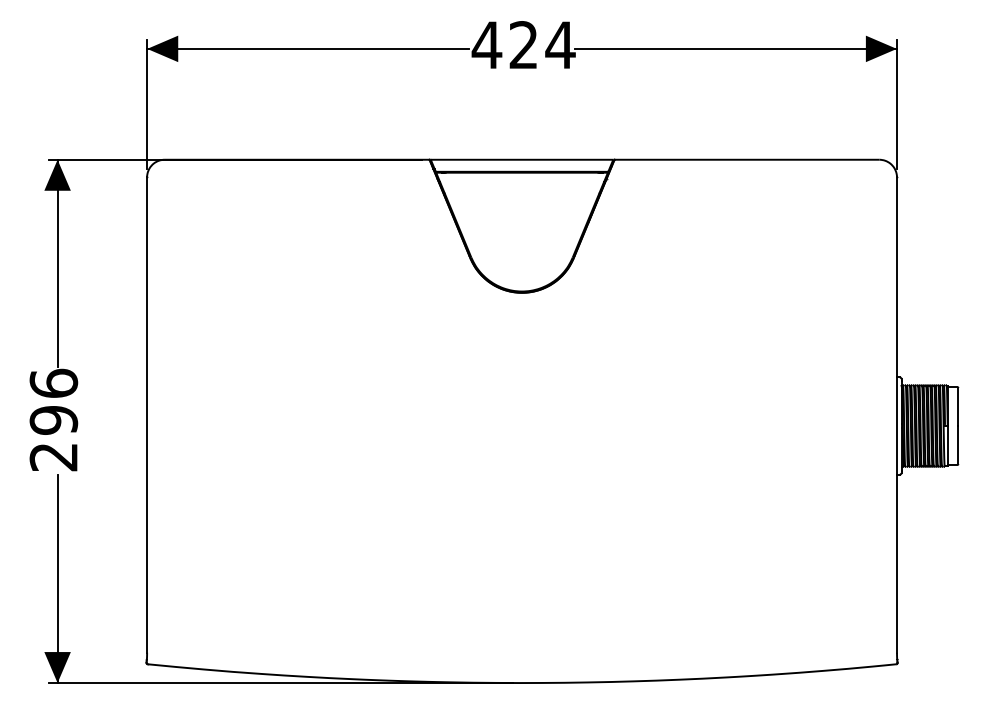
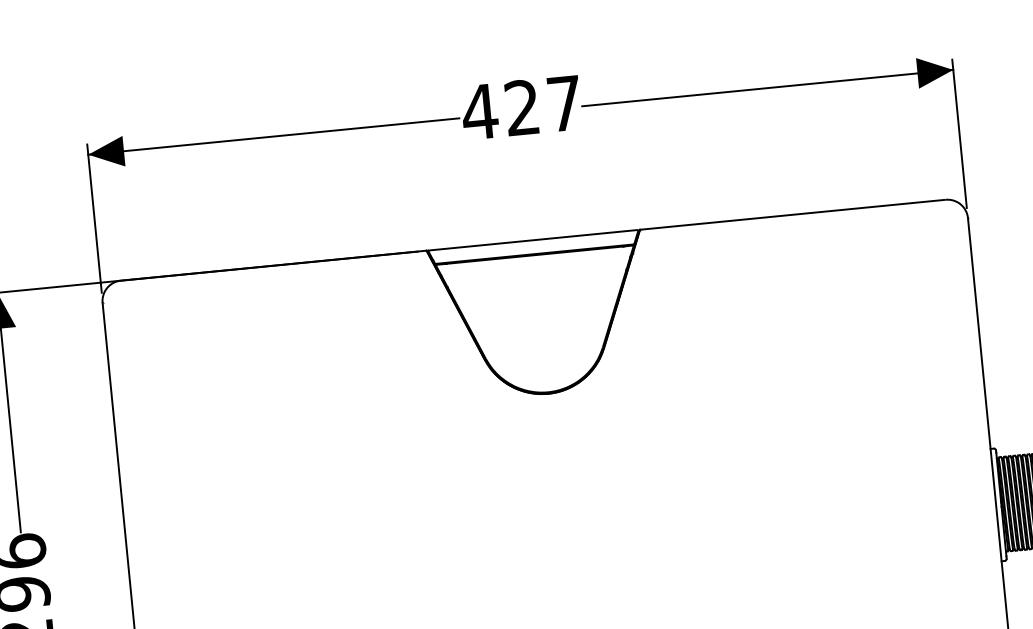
text: (560, 44) -> (564, 102), 424 -> 427

